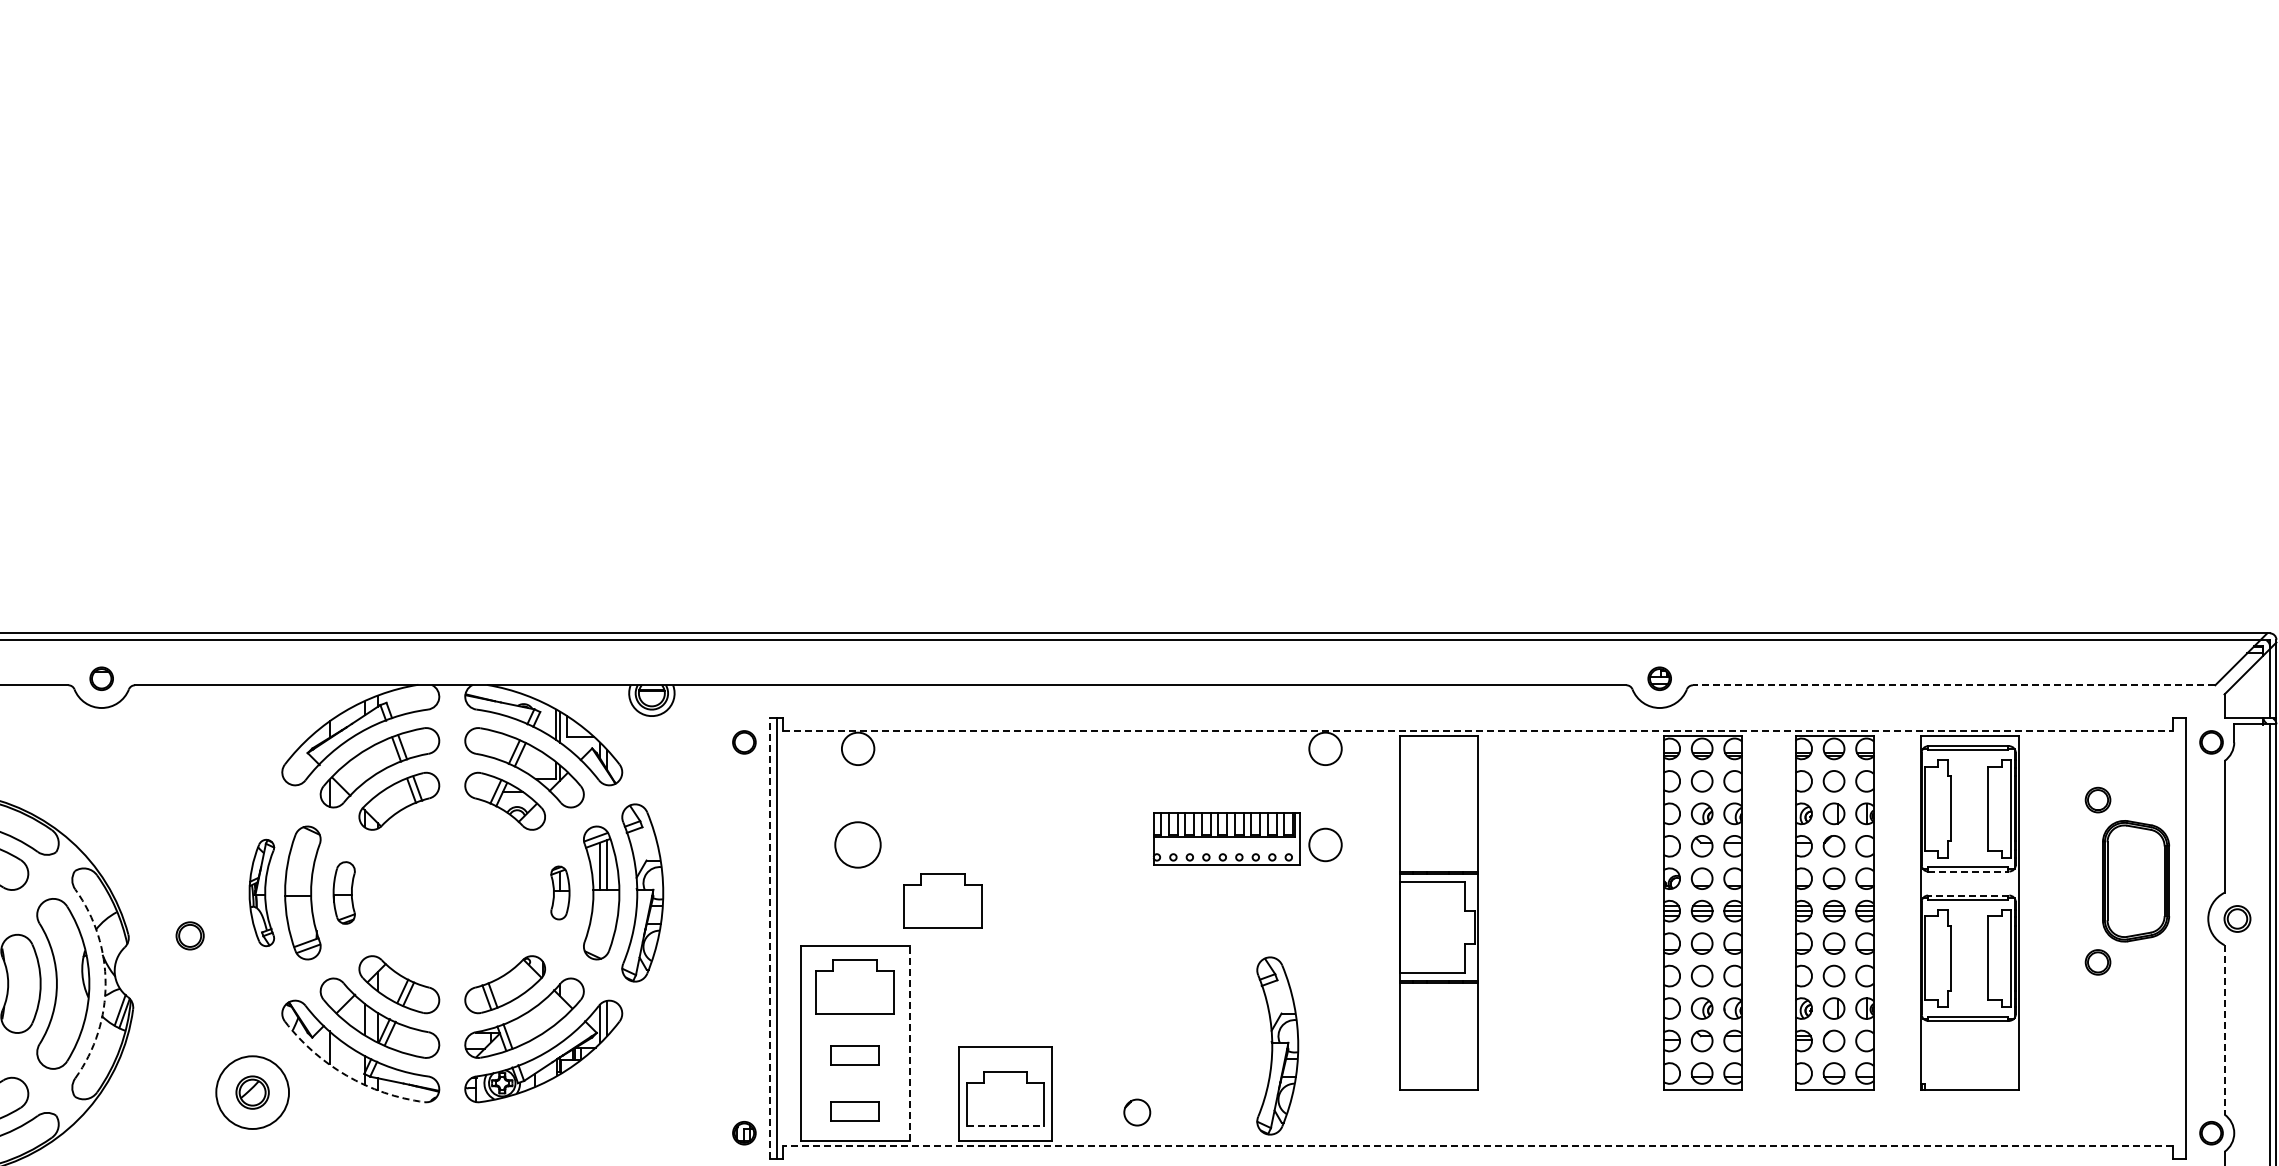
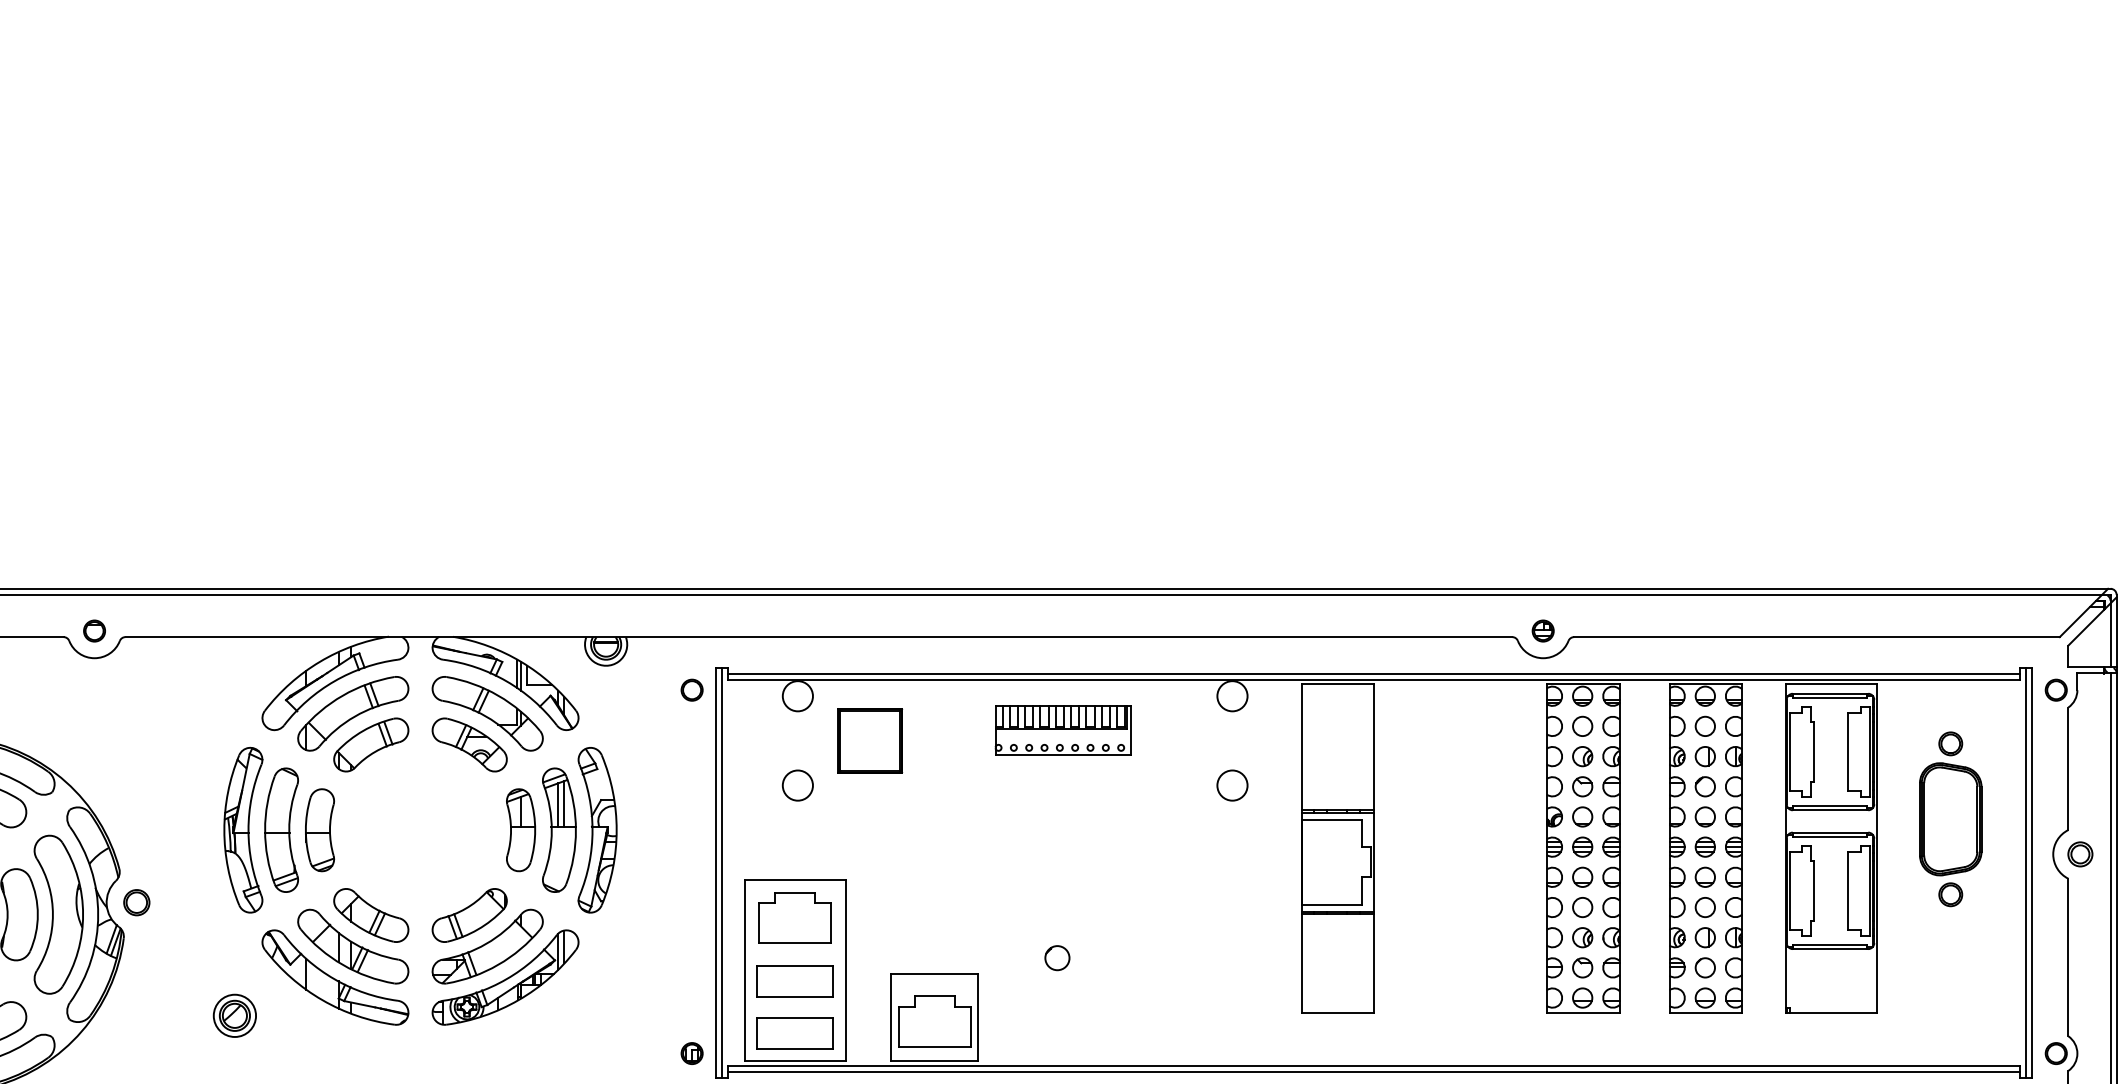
line: (1953, 685) -> (1816, 637), dashed -> solid
line: (1477, 724) -> (1373, 673), added
line: (1477, 731) -> (1373, 680), dashed -> solid
part: (935, 796) -> (869, 740), added
part: (1226, 838) -> (1063, 730), moved
circle: (858, 844) -> (798, 785), size x0.71
line: (1968, 871) -> (1830, 810), dashed -> solid
part: (2135, 881) -> (1950, 819), moved
part: (261, 892) -> (243, 829), size x1.67
part: (344, 892) -> (320, 829), size x1.43
part: (560, 892) -> (521, 829), size x1.67
line: (1968, 895) -> (1830, 832), dashed -> solid
part: (942, 900) -> (876, 837), removed
part: (189, 935) -> (136, 902), moved
line: (770, 938) -> (716, 872), dashed -> solid
line: (2179, 938) -> (2026, 872), added
arc: (105, 983) -> (98, 914), dashed -> solid
line: (2224, 1029) -> (2068, 957), dashed -> solid
line: (910, 1043) -> (846, 970), dashed -> solid
part: (1277, 1045) -> (1187, 972), removed
part: (854, 1055) -> (794, 981), size x1.67
arc: (346, 1075) -> (322, 999), dashed -> solid
circle: (252, 1092) -> (234, 1015), size x0.62
part: (854, 1111) -> (794, 1033), size x1.67
part: (1137, 1112) -> (1057, 958), moved
line: (1005, 1126) -> (934, 1047), dashed -> solid
line: (1477, 1146) -> (1373, 1065), dashed -> solid
line: (1477, 1152) -> (1373, 1071), added

